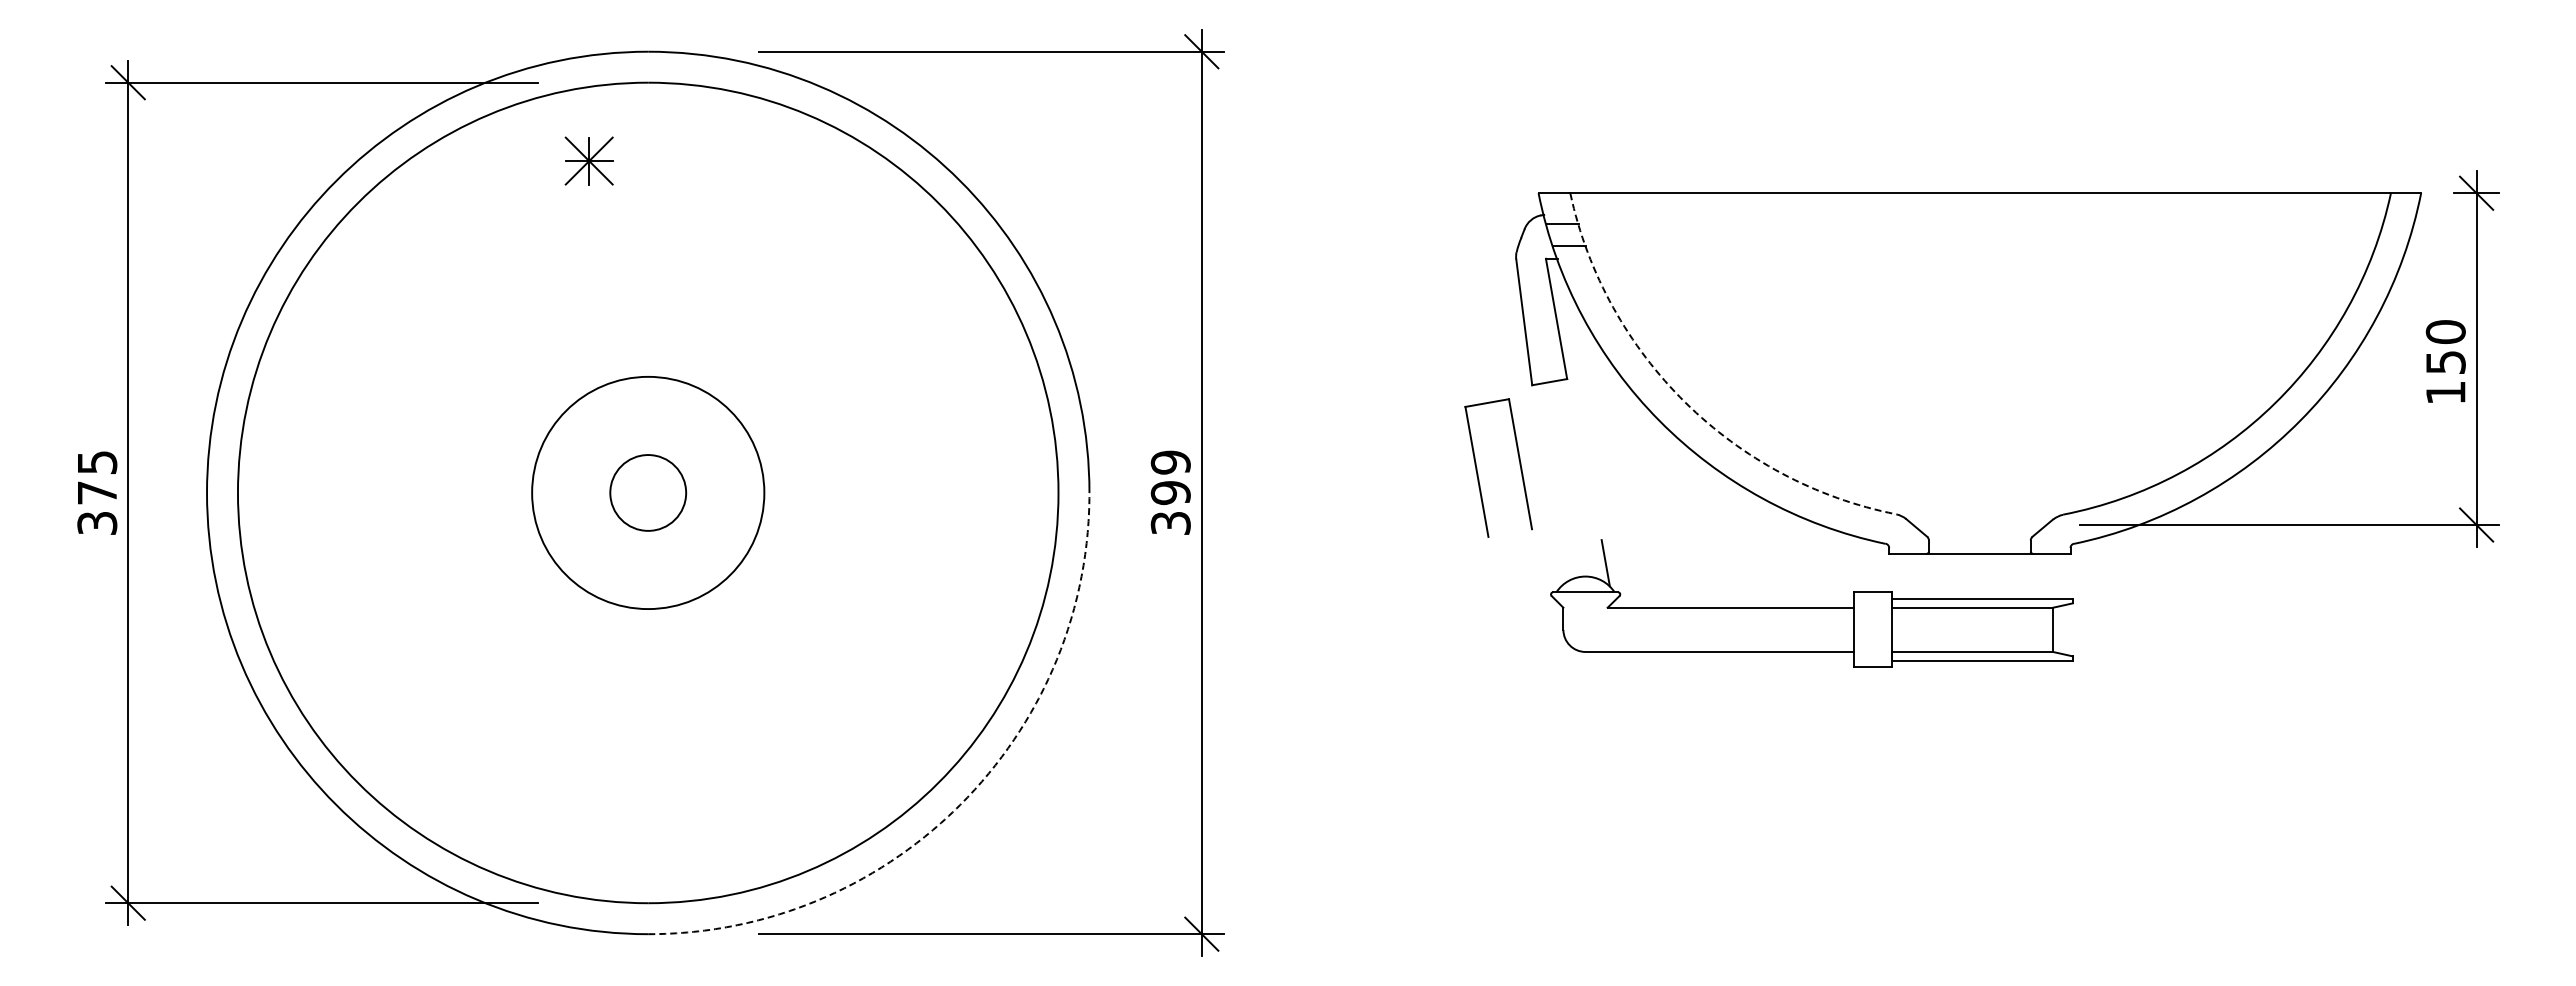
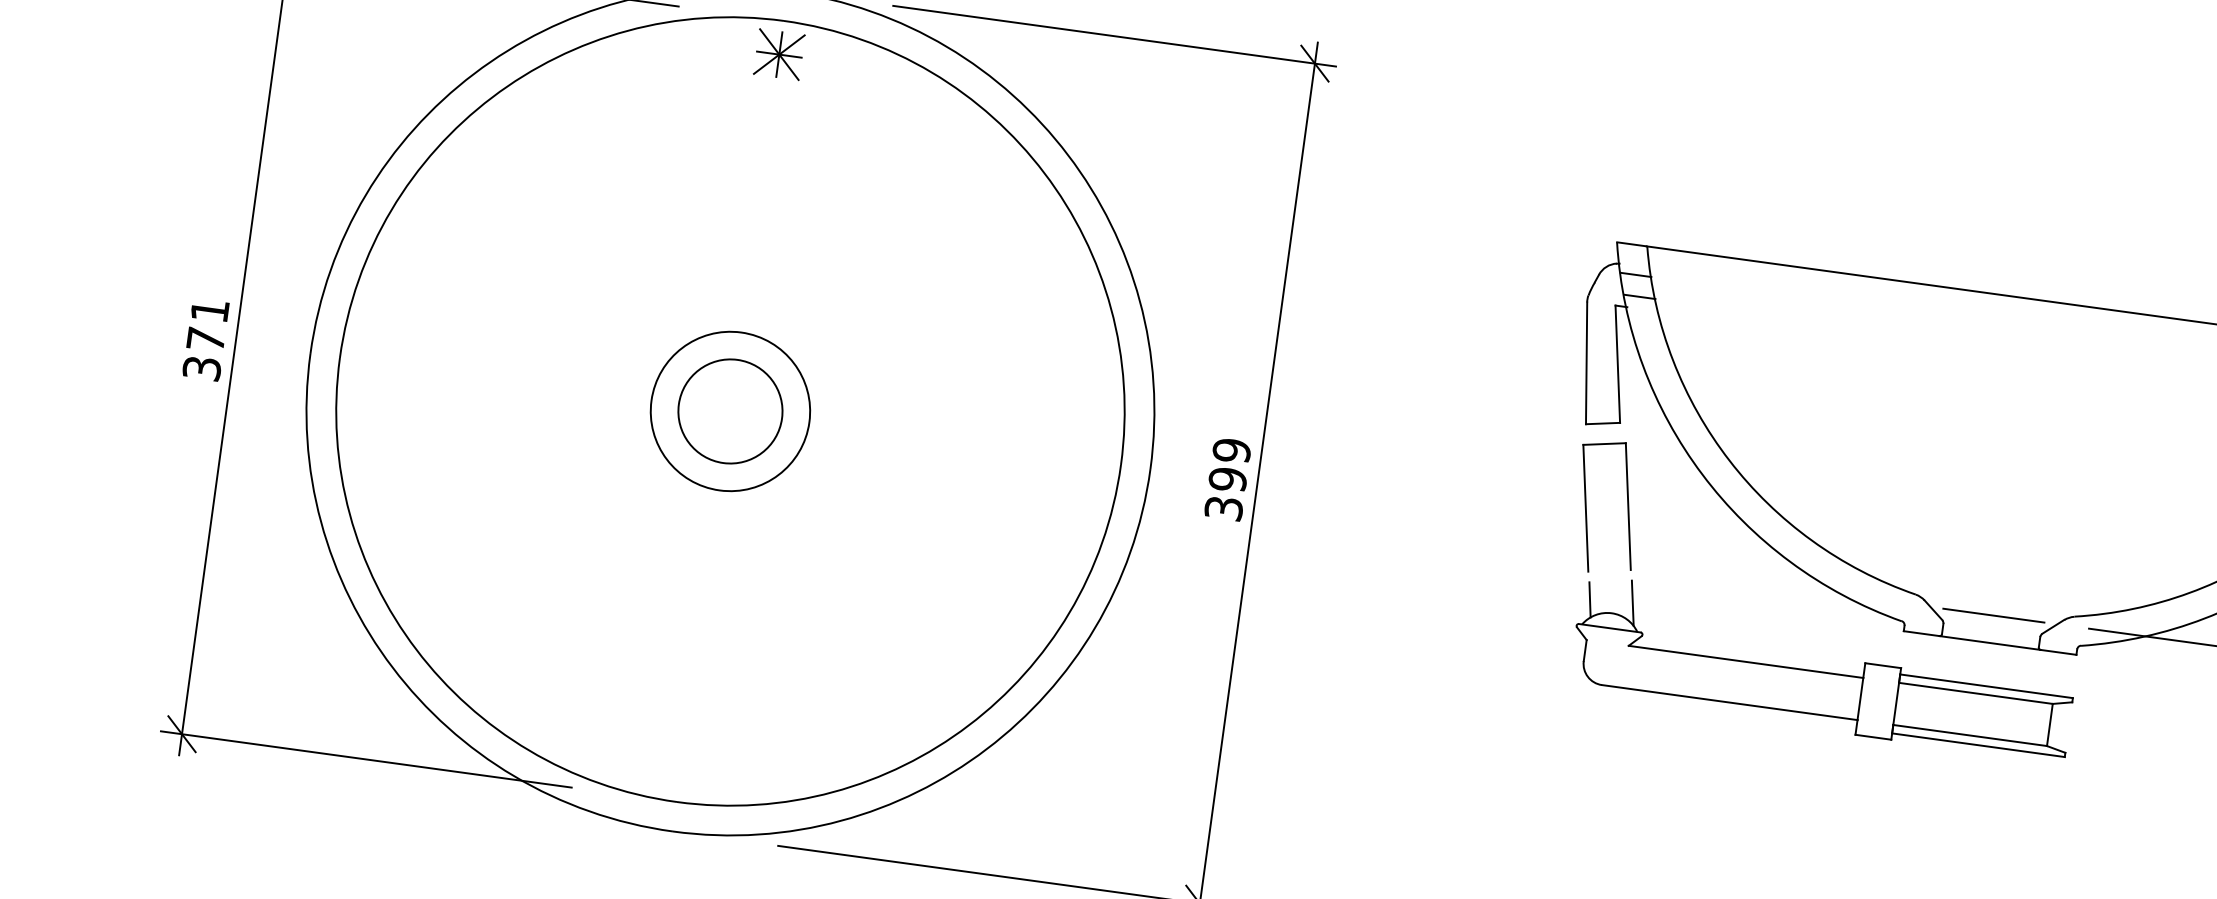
part: (588, 160) -> (778, 53), moved
arc: (1685, 402) -> (1729, 460), dashed -> solid
text: (97, 462) -> (210, 310), 375 -> 371
part: (1478, 473) -> (1587, 509), moved
circle: (648, 492) -> (730, 411), size x0.71
circle: (648, 492) -> (730, 411), size x1.43
line: (1979, 525) -> (1993, 616), added
line: (1561, 565) -> (1590, 599), added
arc: (960, 804) -> (987, 748), dashed -> solid

